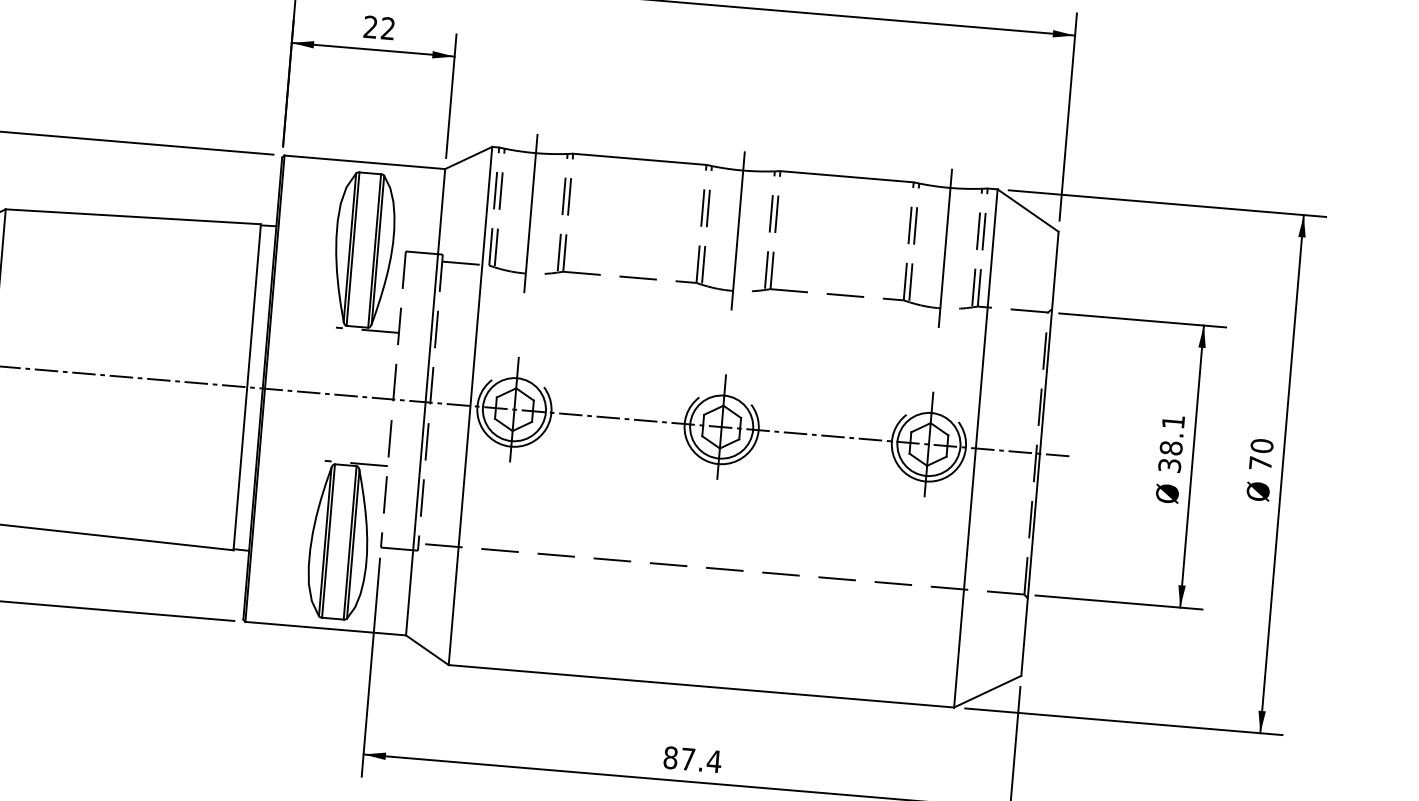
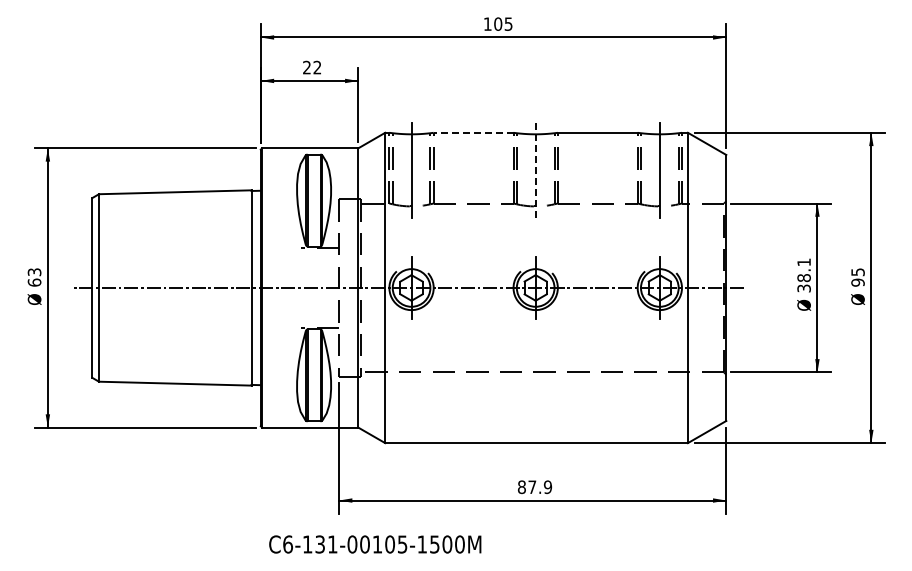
line: (639, 158) -> (473, 132), solid -> dashed
line: (737, 229) -> (535, 169), solid -> dashed
text: (1260, 454) -> (857, 277), 70 -> 95
text: (713, 761) -> (547, 487), 87.4 -> 87.9

